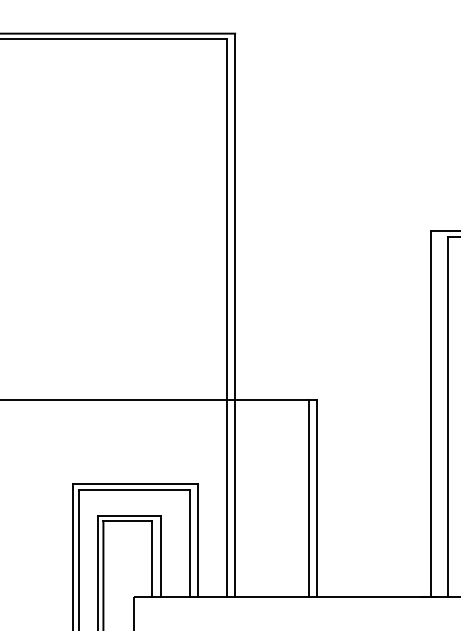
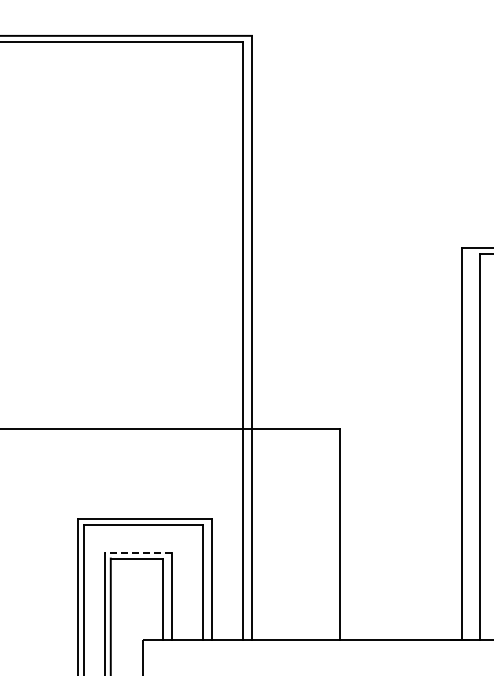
line: (309, 498) -> (331, 534), removed
line: (129, 515) -> (138, 552), solid -> dashed

